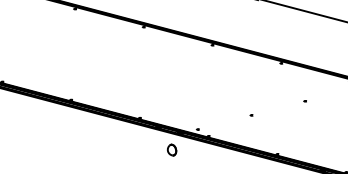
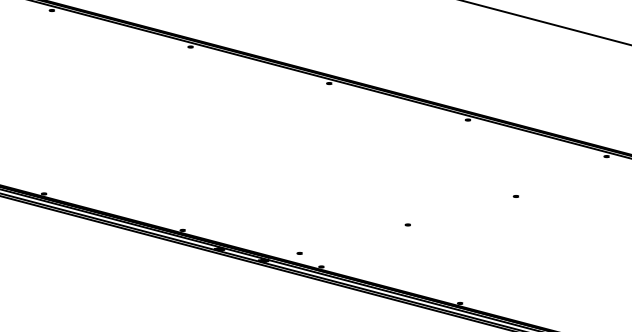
part: (172, 149) -> (247, 293), removed

